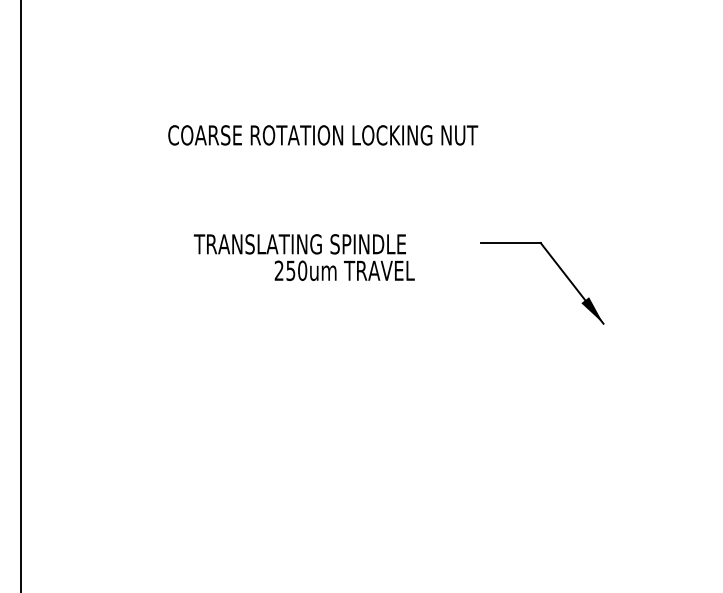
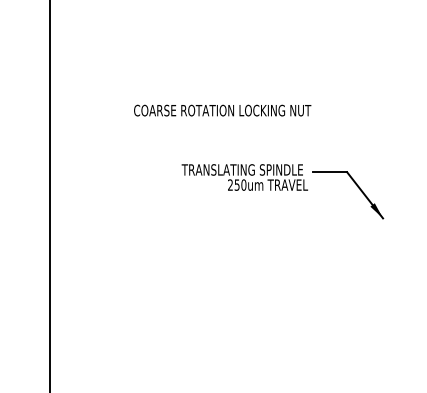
text: (303, 257) -> (244, 177), moved

